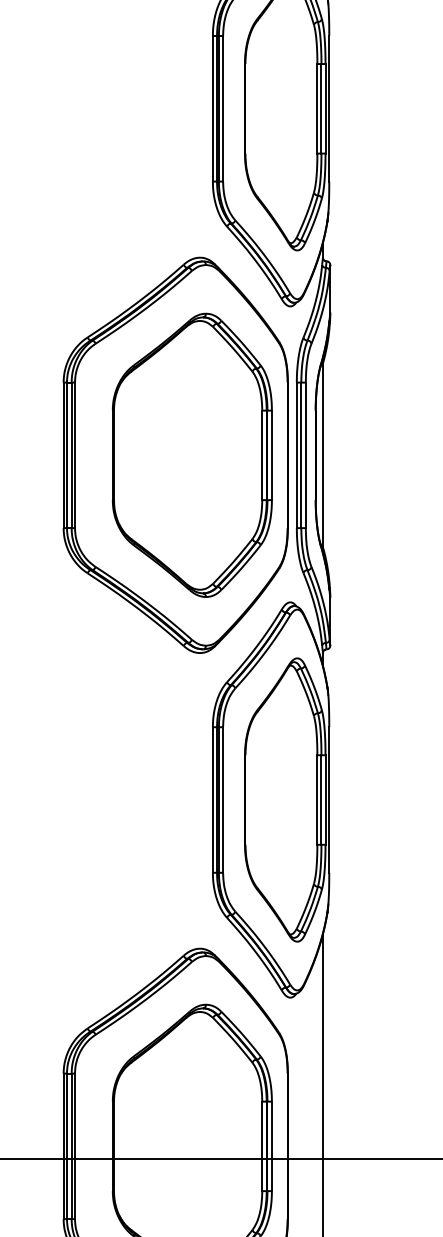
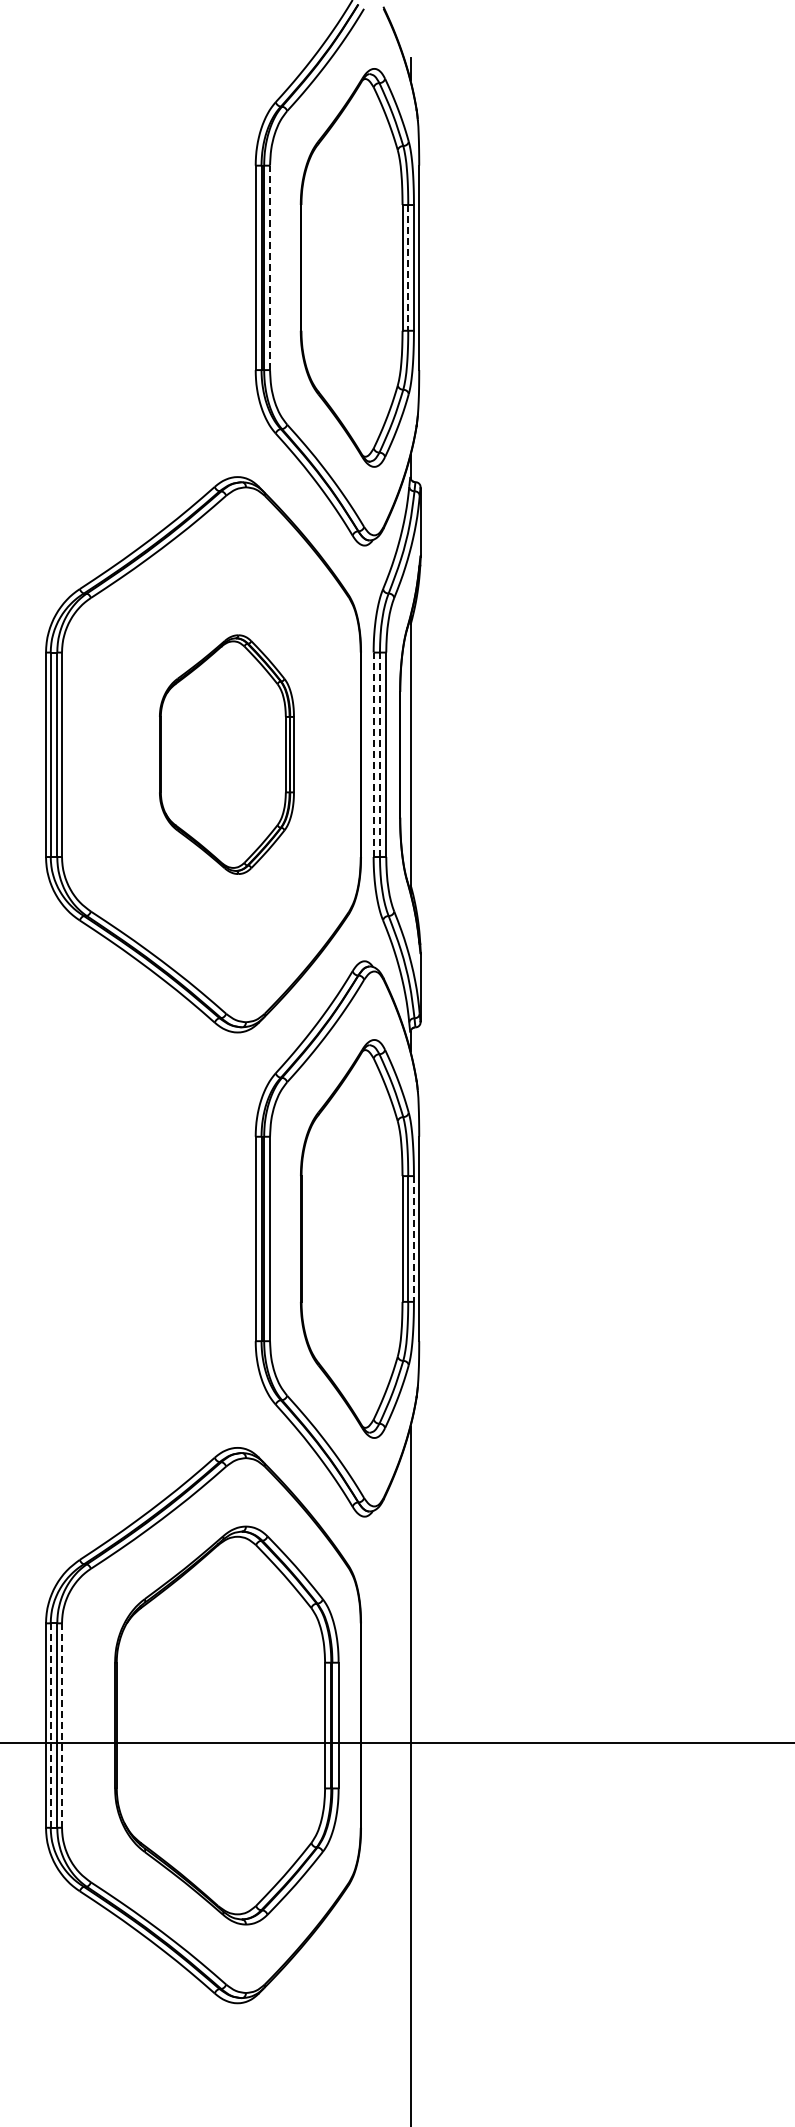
line: (223, 108) -> (270, 267), solid -> dashed
line: (321, 108) -> (408, 267), solid -> dashed
part: (192, 455) -> (226, 754), size x0.6
line: (296, 455) -> (373, 754), solid -> dashed
line: (301, 455) -> (379, 754), solid -> dashed
line: (325, 799) -> (413, 1238), solid -> dashed
line: (66, 1146) -> (50, 1725), solid -> dashed
line: (75, 1147) -> (62, 1726), solid -> dashed

